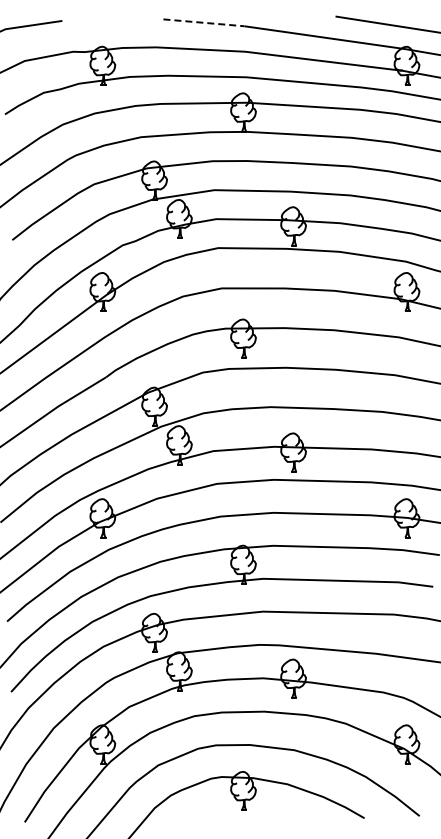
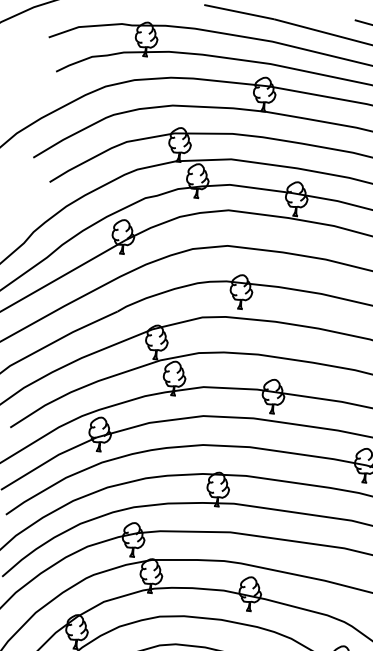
line: (203, 22) -> (238, 11), dashed -> solid

